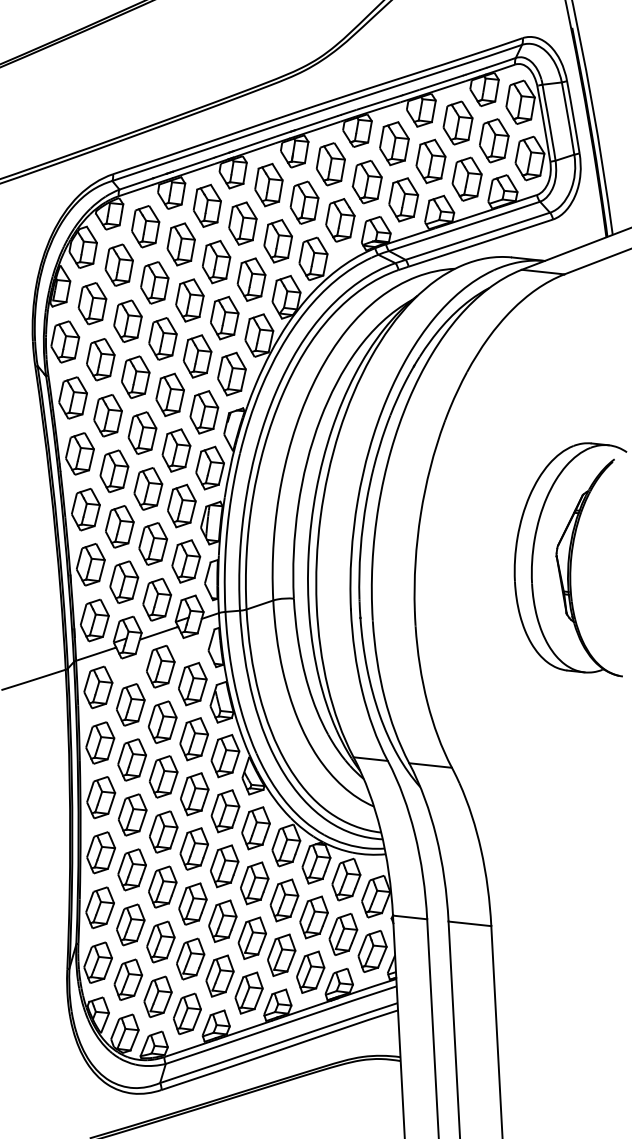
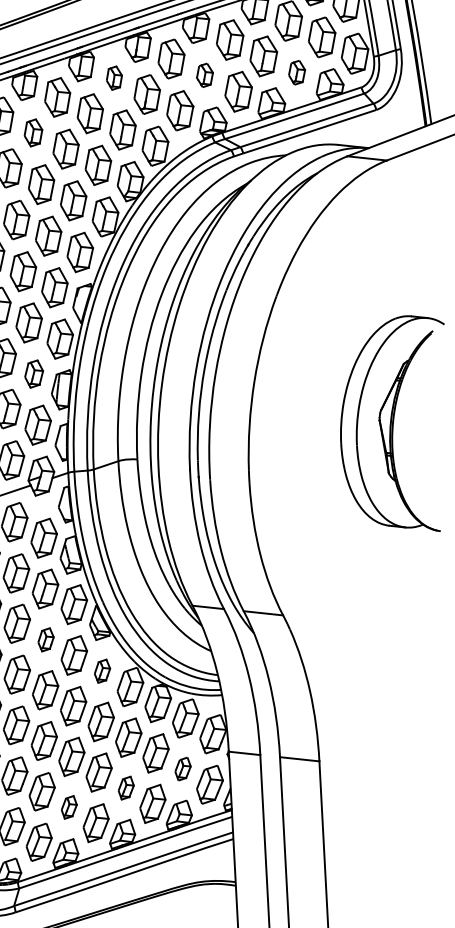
part: (466, 178) -> (296, 72), size x0.6
part: (366, 181) -> (204, 74), size x0.6
part: (268, 184) -> (114, 77), size x0.6
part: (180, 244) -> (32, 132), size x0.7
part: (181, 505) -> (33, 373), size x0.7
part: (194, 794) -> (45, 640), size x0.6
part: (255, 828) -> (102, 671), size x0.6
part: (343, 934) -> (183, 769), size x0.6
part: (281, 954) -> (125, 787), size x0.6
part: (219, 975) -> (68, 806), size x0.6

